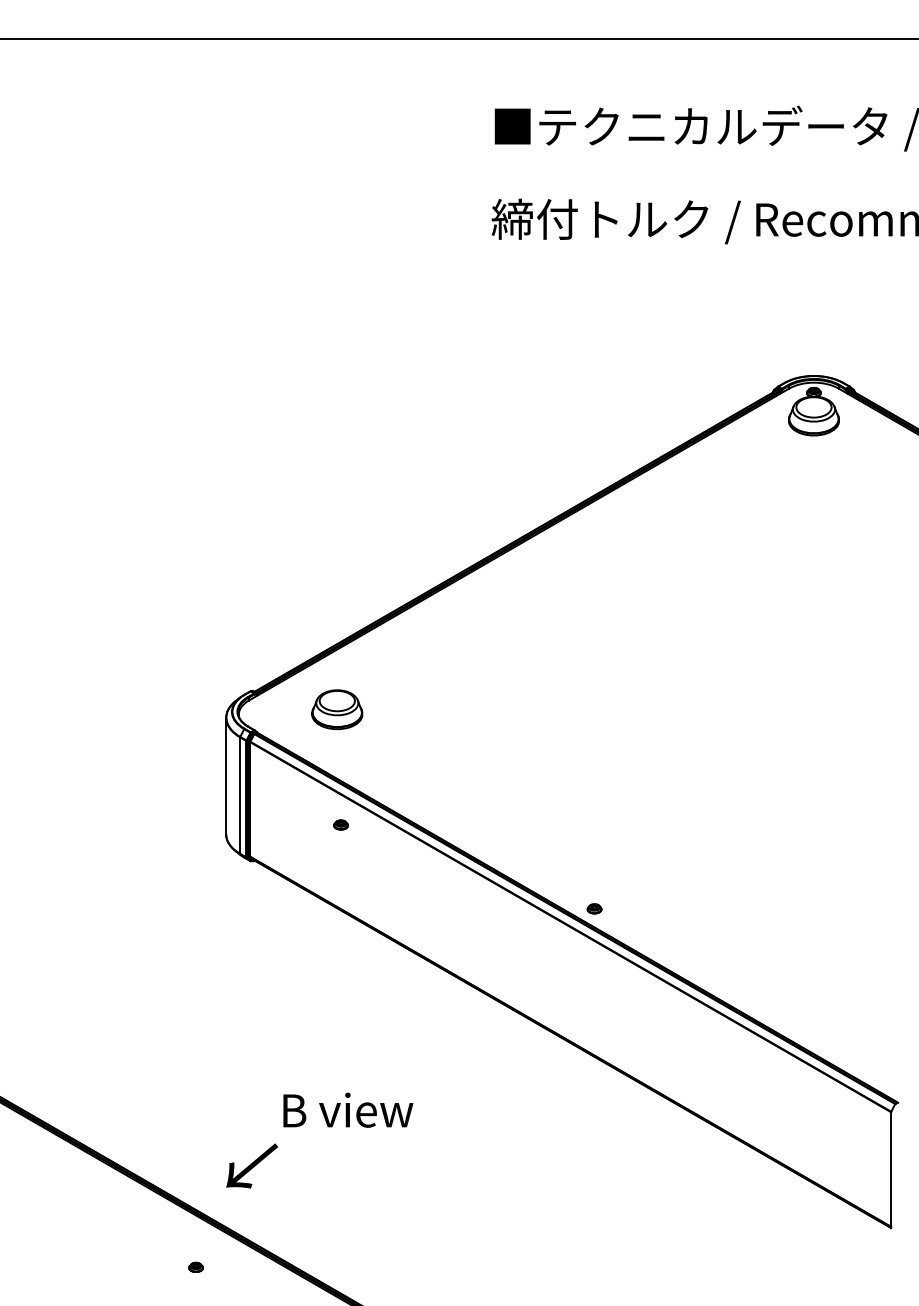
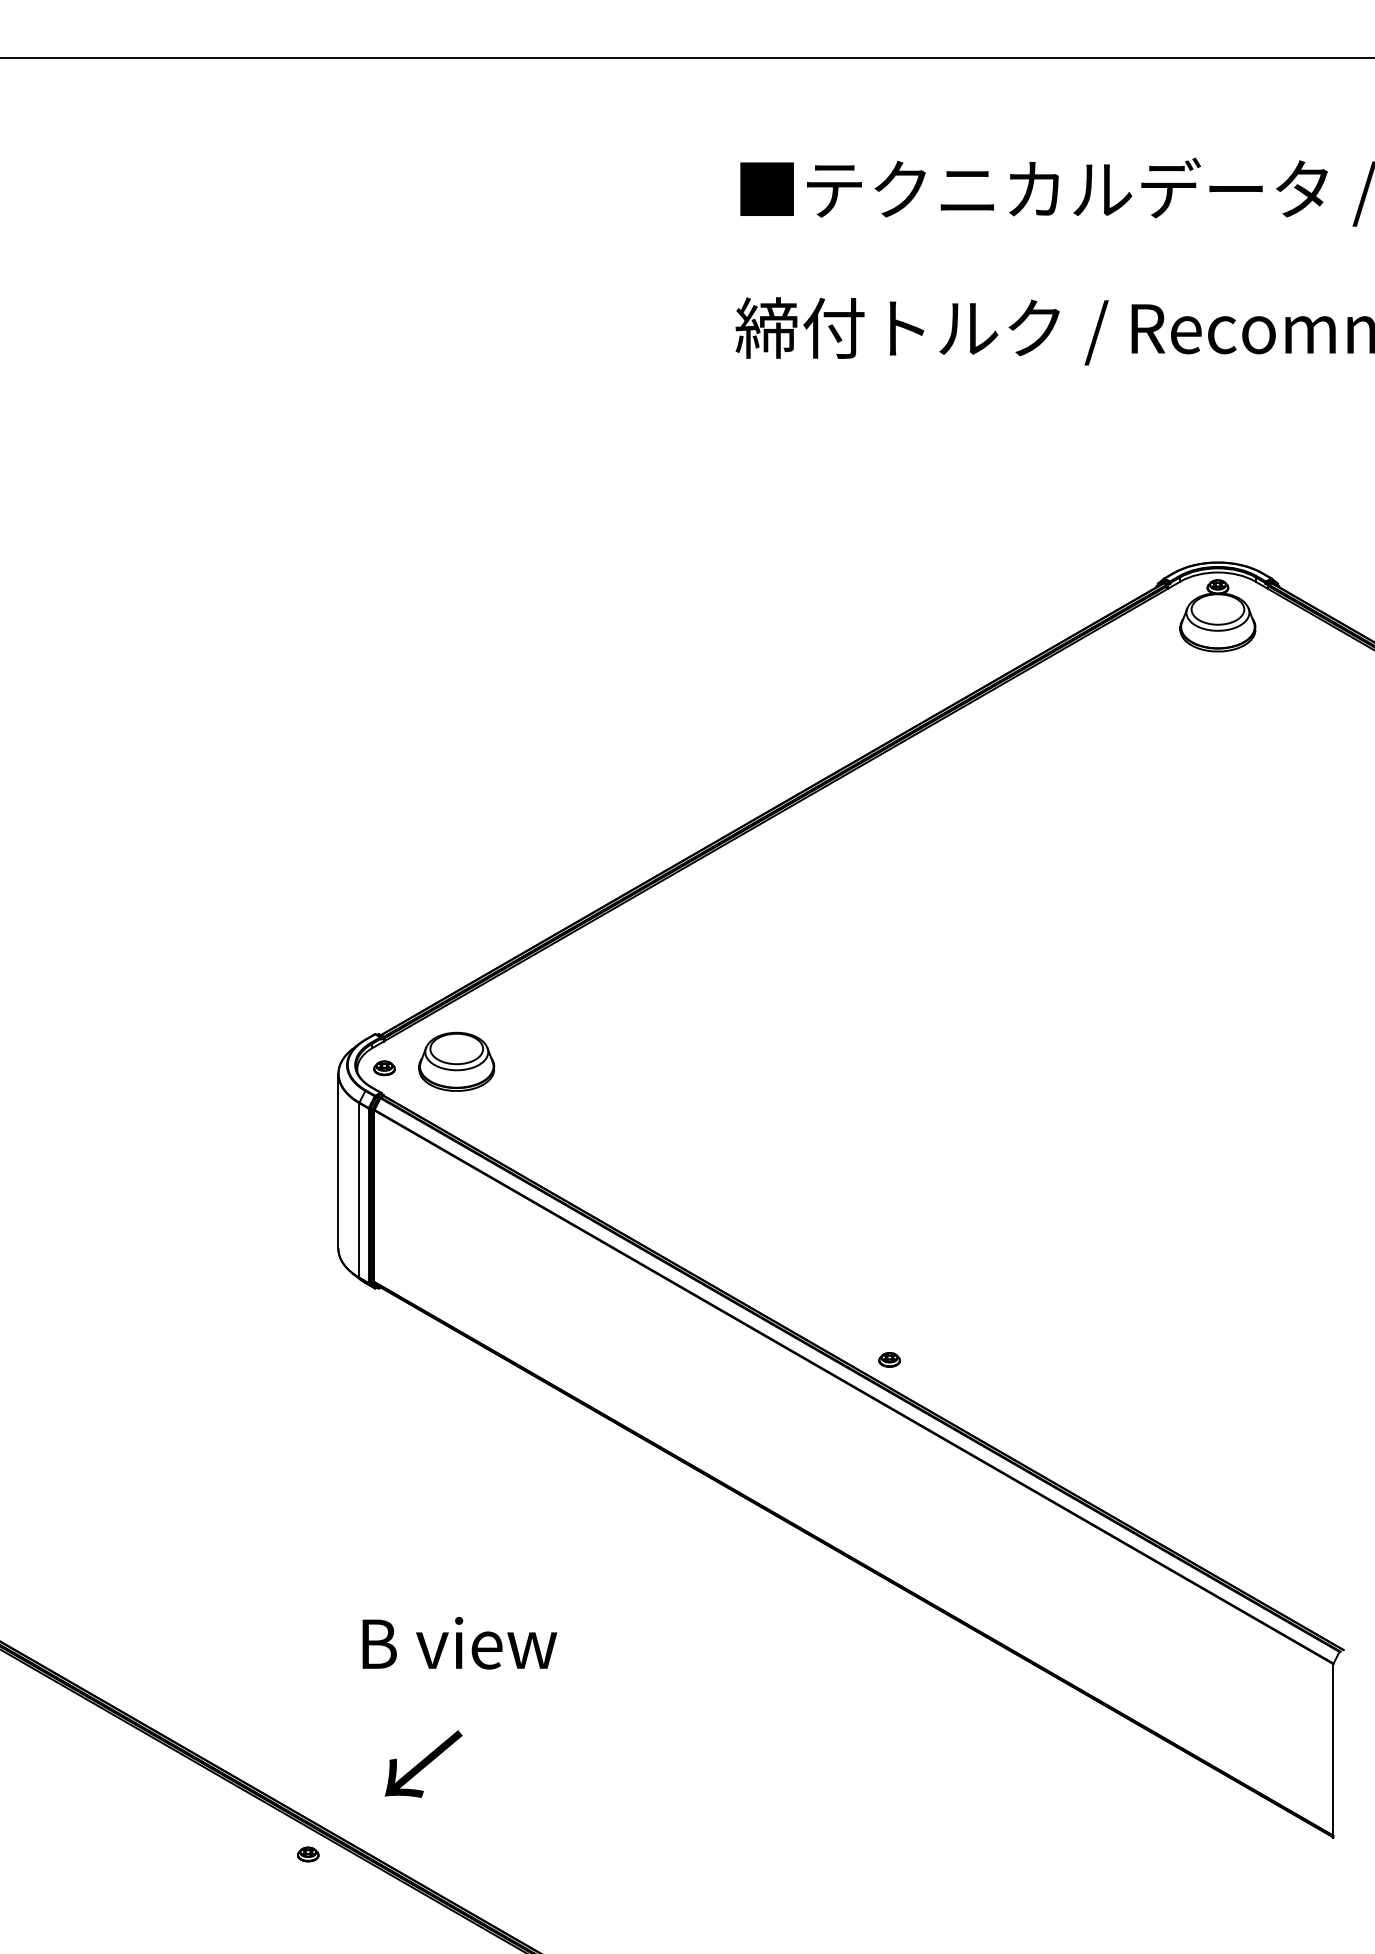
part: (337, 709) -> (457, 1061), moved
part: (340, 824) -> (383, 1067), moved
text: (348, 1109) -> (460, 1642), moved
text: (251, 1165) -> (422, 1763), moved
part: (195, 1266) -> (307, 1853), moved

